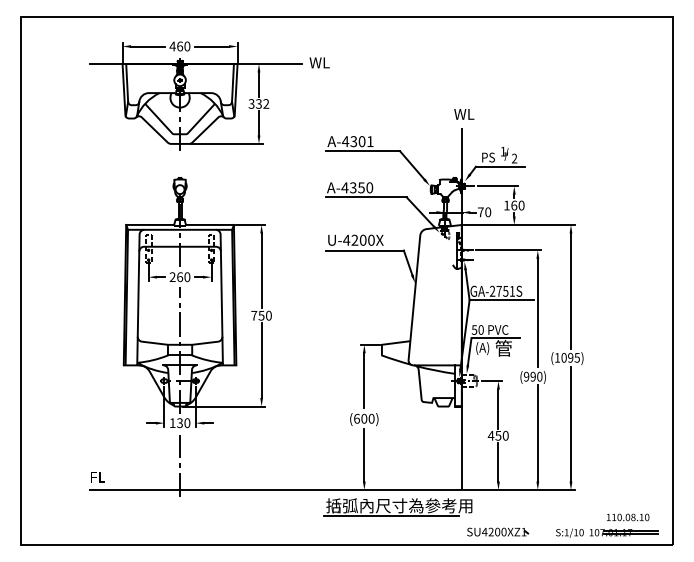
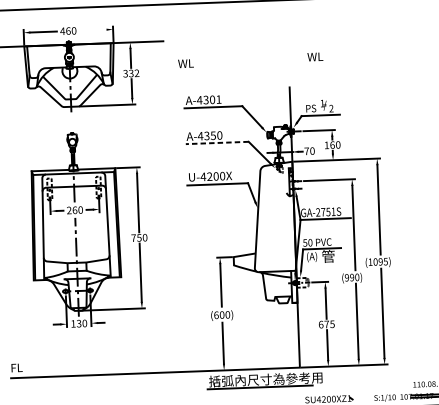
line: (211, 46) -> (92, 30), removed
text: (319, 62) -> (185, 63), moved
text: (464, 114) -> (315, 57), moved
line: (365, 197) -> (216, 143), solid -> dashed
text: (497, 435) -> (326, 324), 450 -> 675
line: (180, 465) -> (80, 356), removed
part: (397, 507) -> (264, 380), moved

